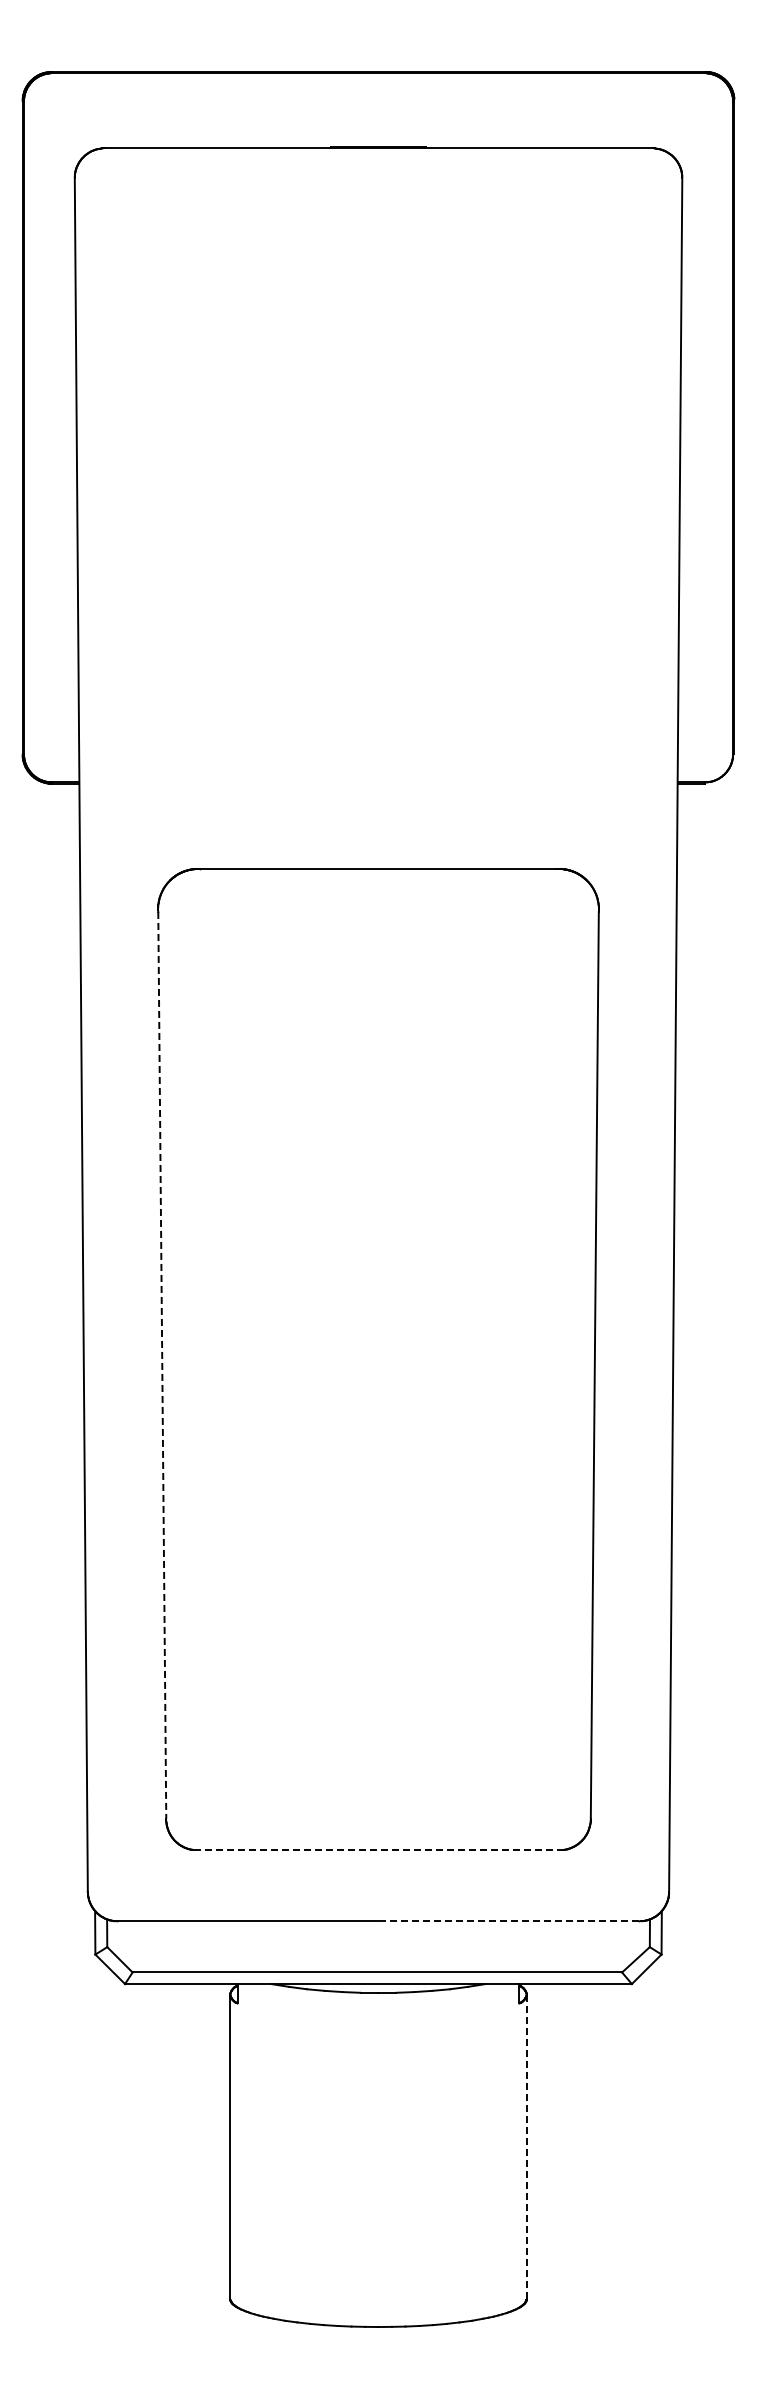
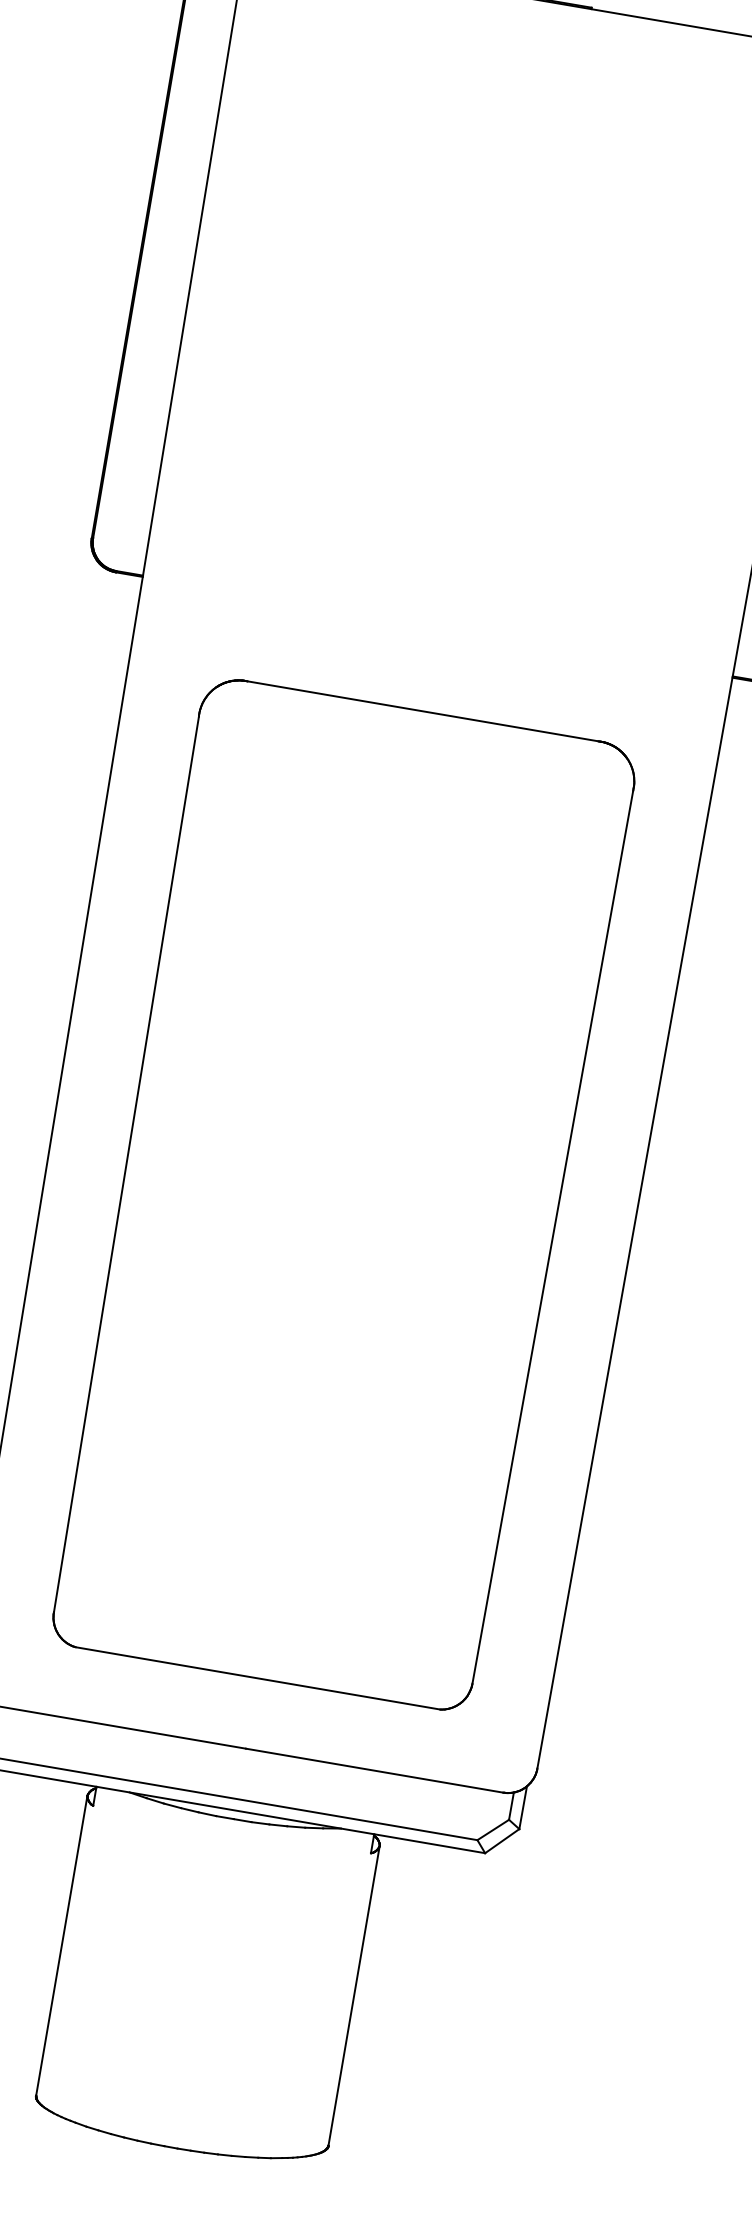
line: (162, 1365) -> (126, 1164), dashed -> solid
line: (378, 1850) -> (257, 1678), dashed -> solid
line: (508, 1921) -> (374, 1770), dashed -> solid
line: (526, 2147) -> (353, 1996), dashed -> solid

